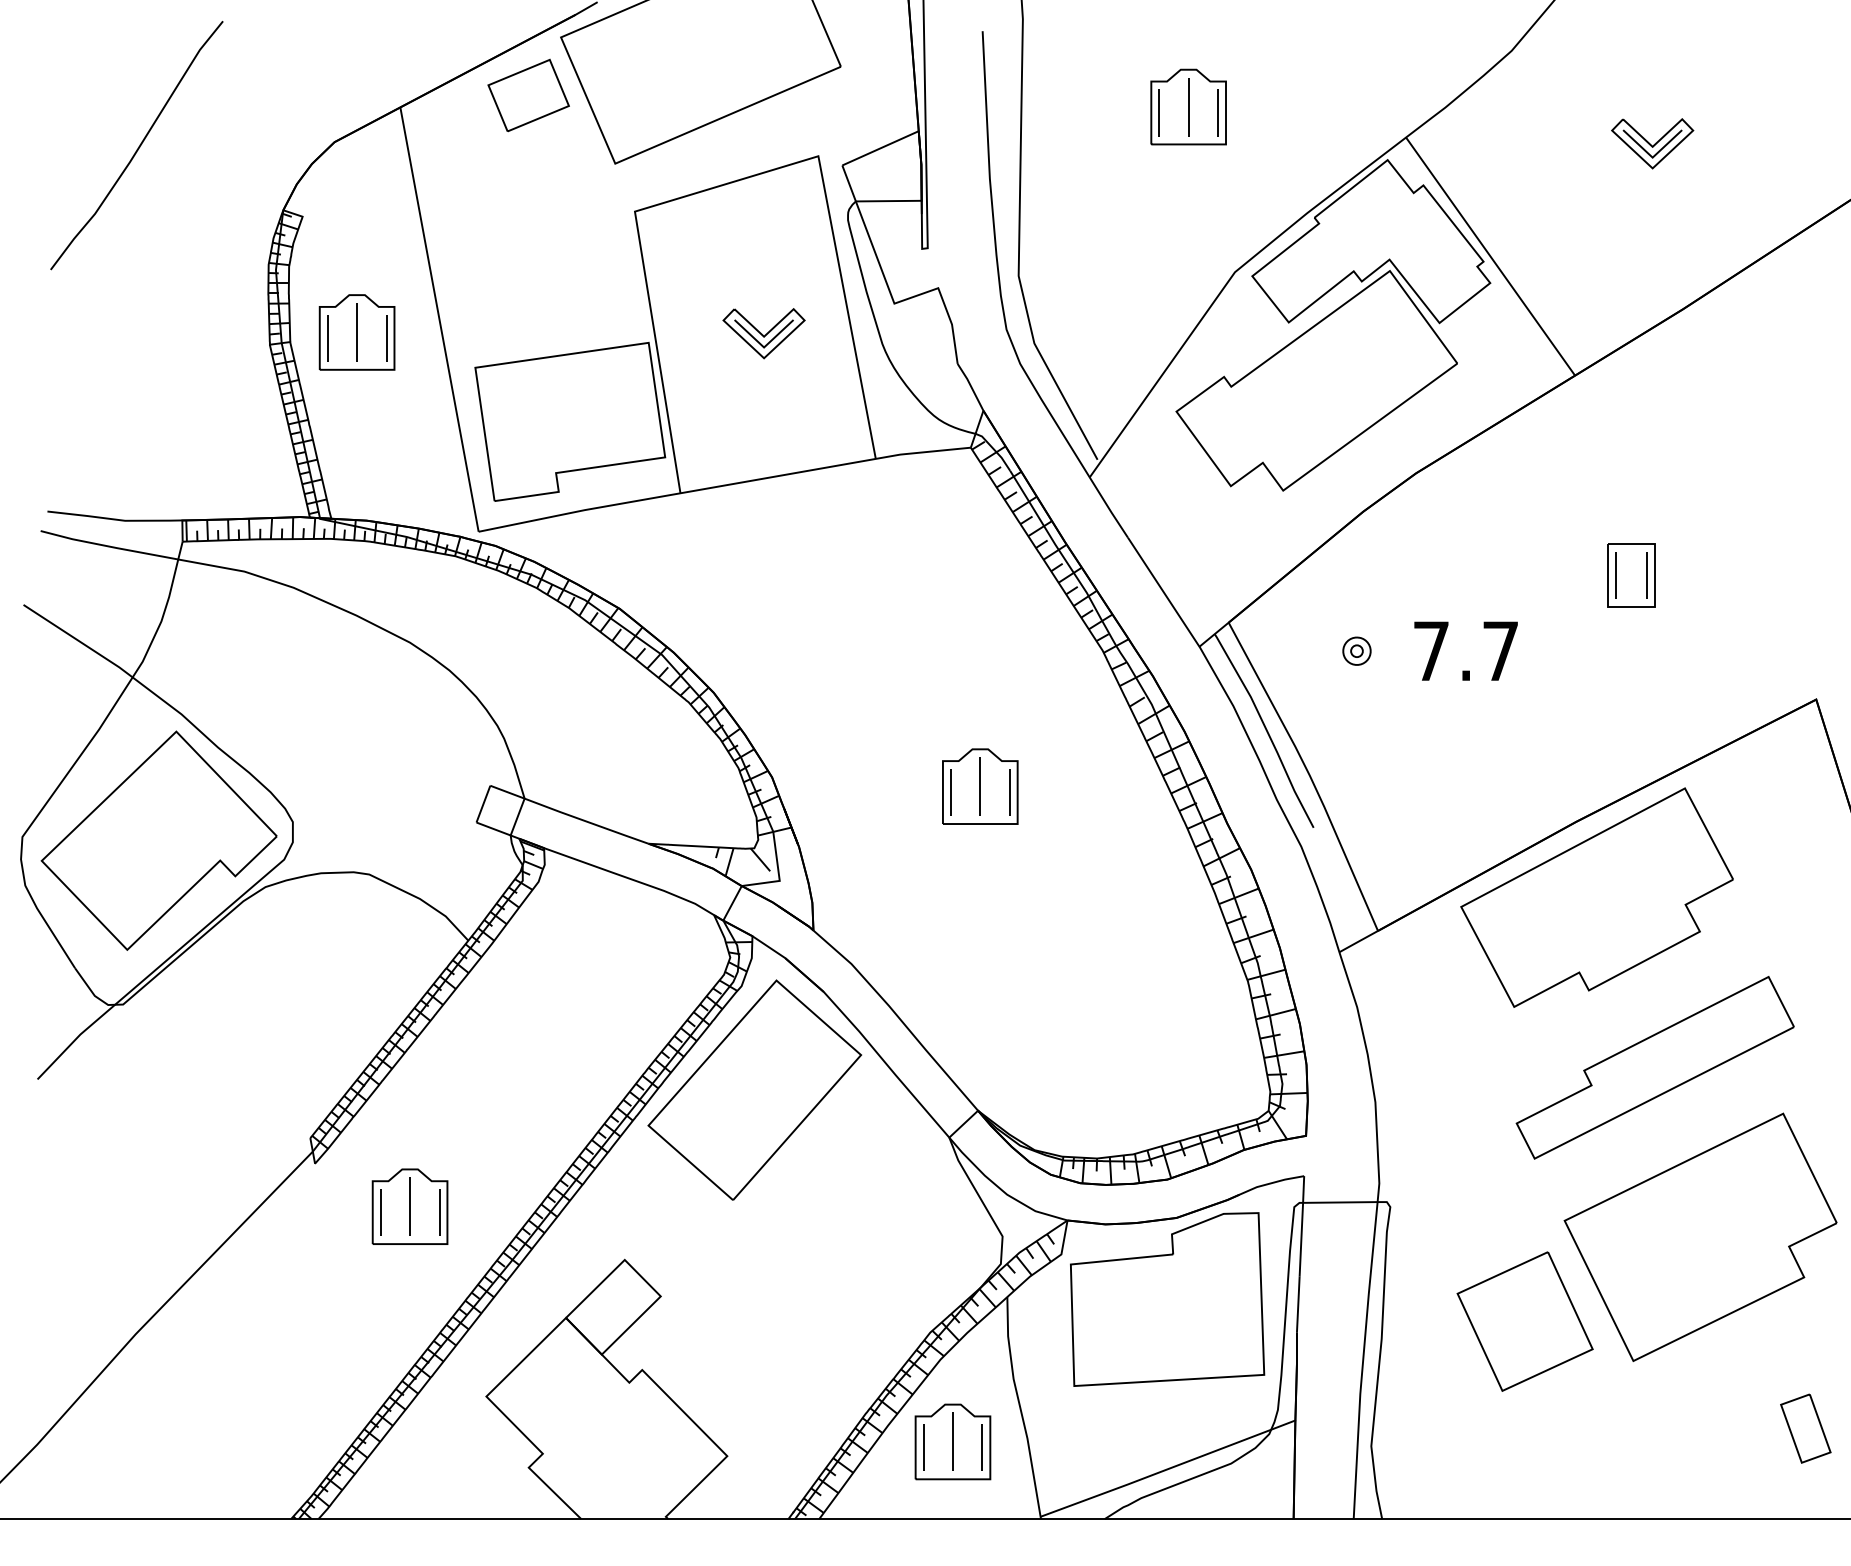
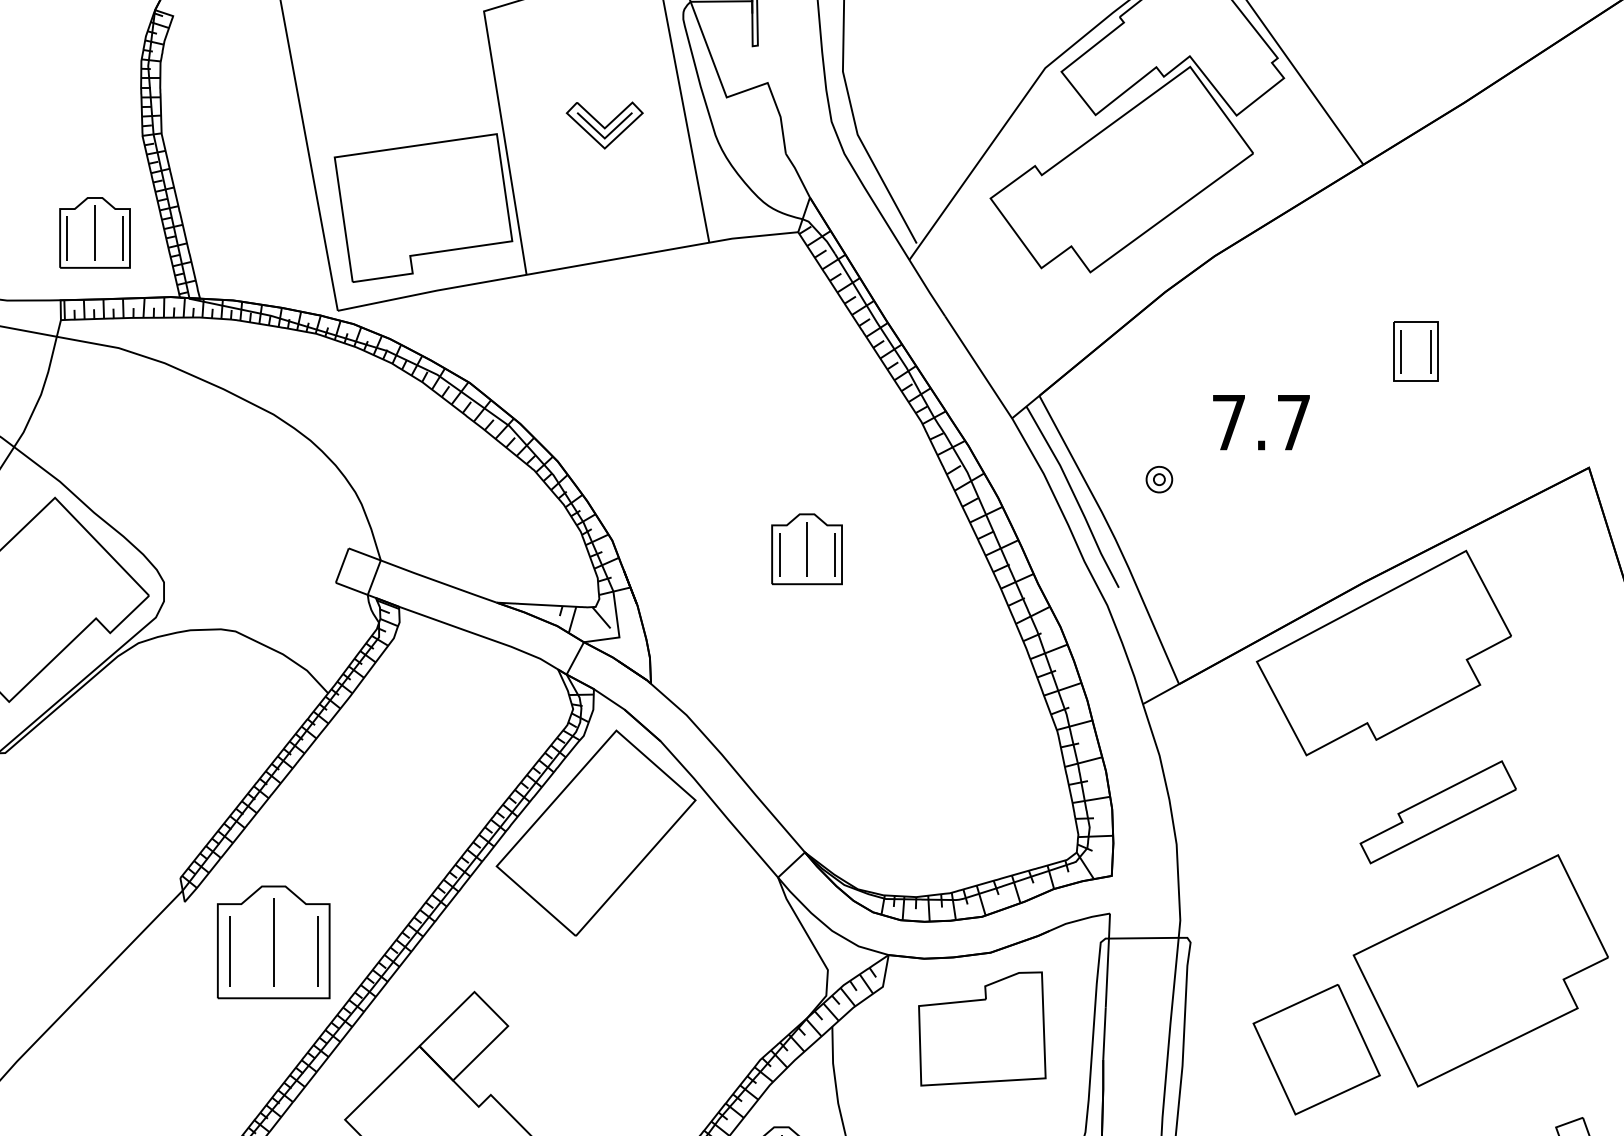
part: (356, 332) -> (94, 232), moved
part: (1356, 650) -> (1158, 478), moved
part: (1654, 1067) -> (1437, 811), size x0.6
part: (409, 1206) -> (273, 941), size x1.6
part: (1167, 1299) -> (982, 1028), size x0.7

